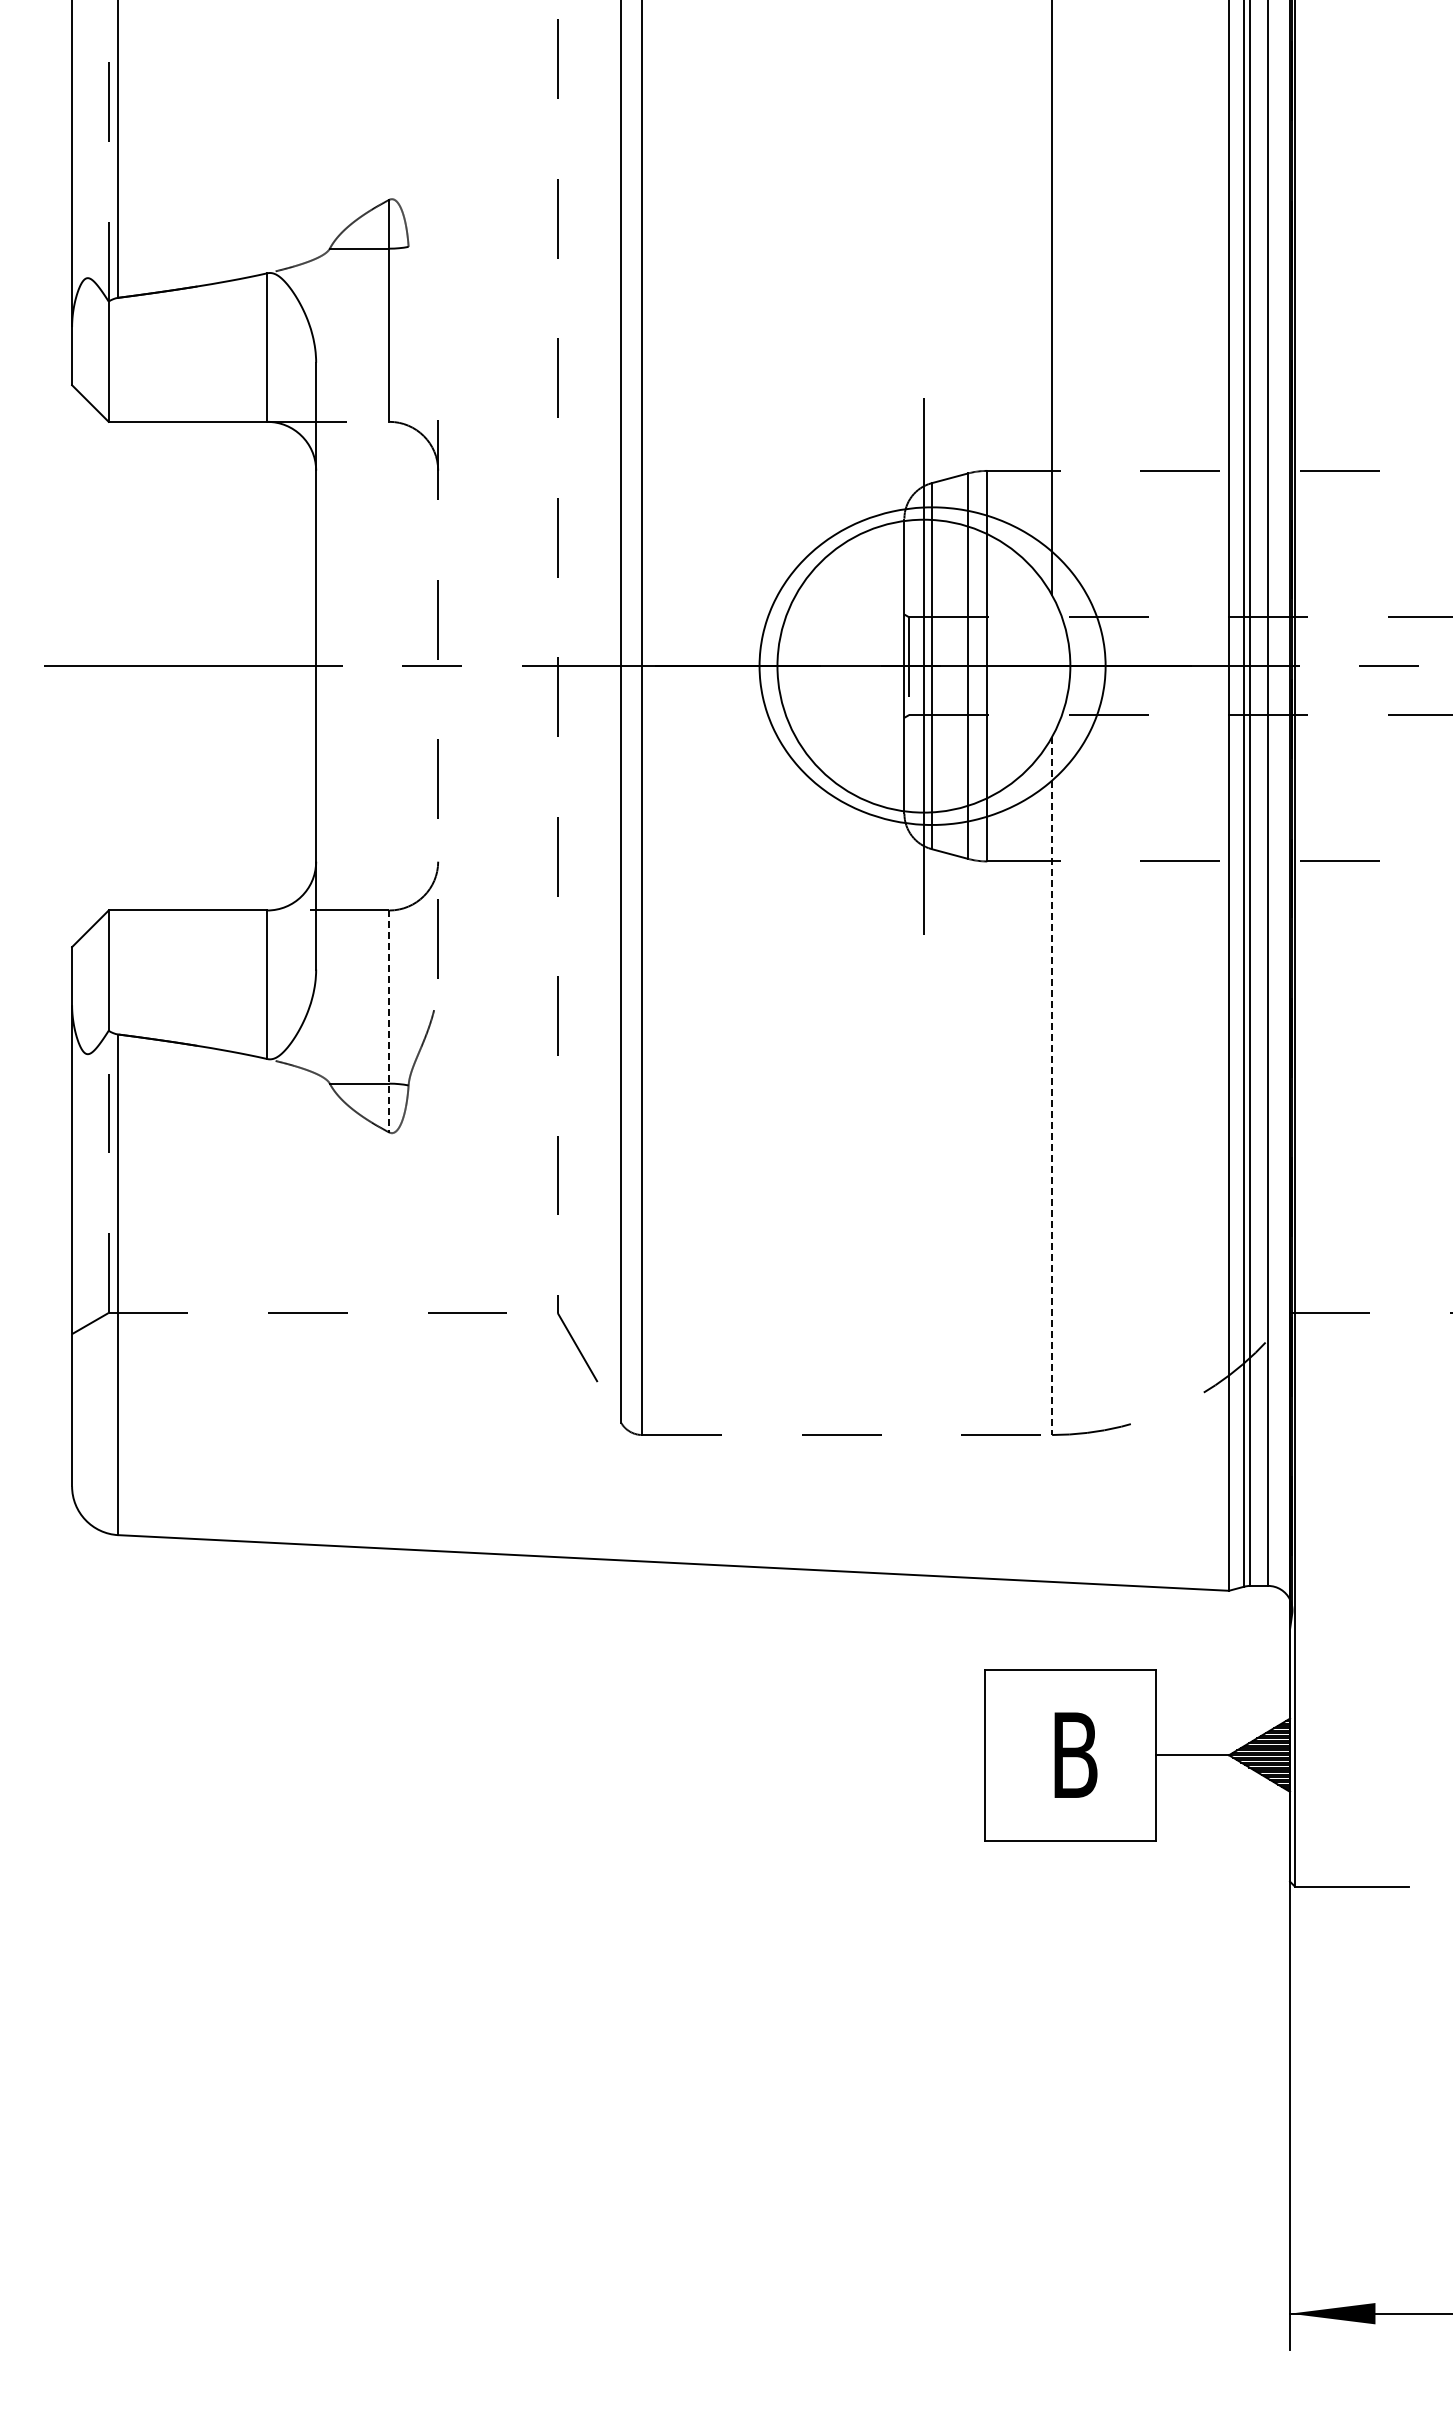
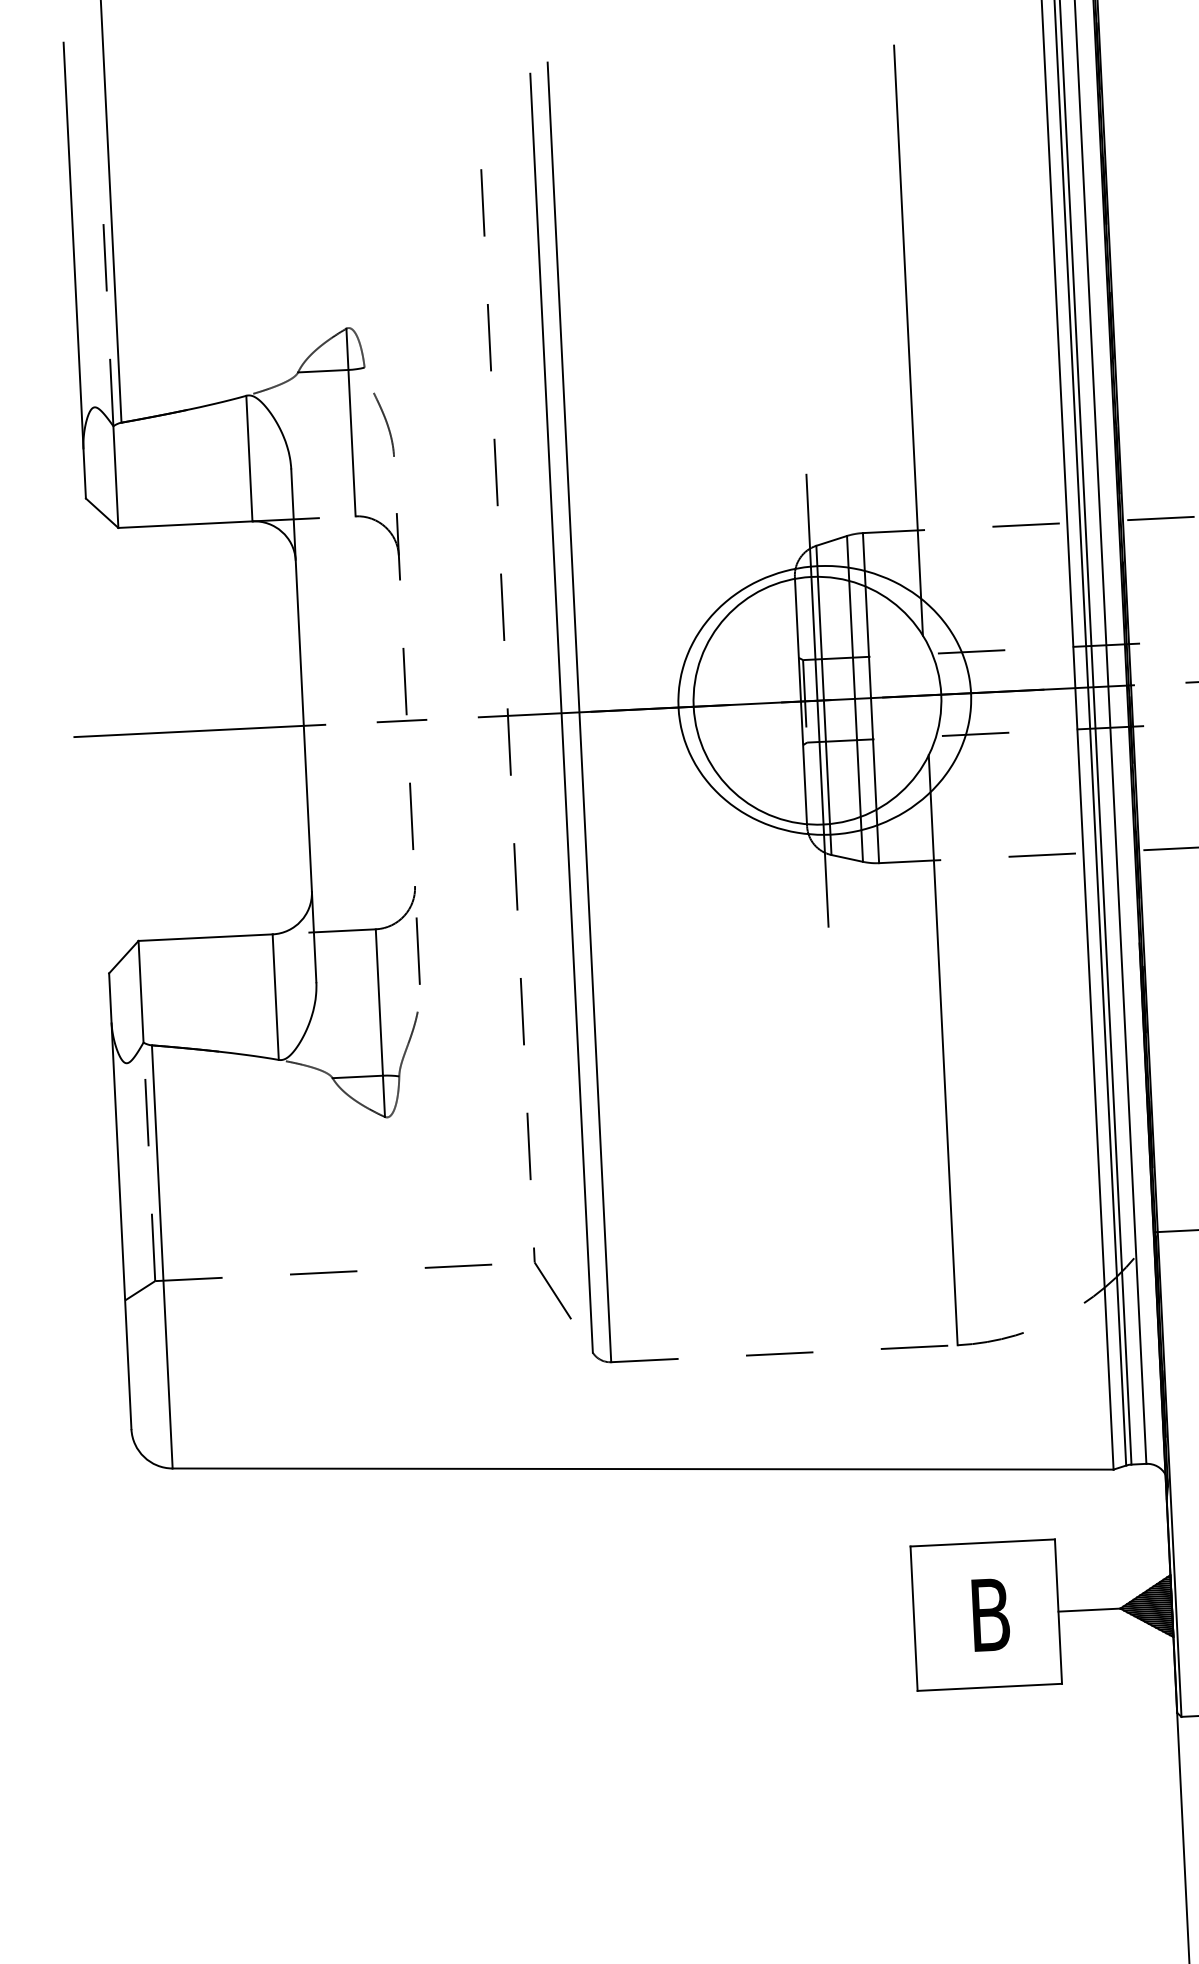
curve: (430, 313) -> (385, 423), added
line: (389, 1022) -> (380, 1023), dashed -> solid
line: (1052, 1086) -> (943, 1050), dashed -> solid

